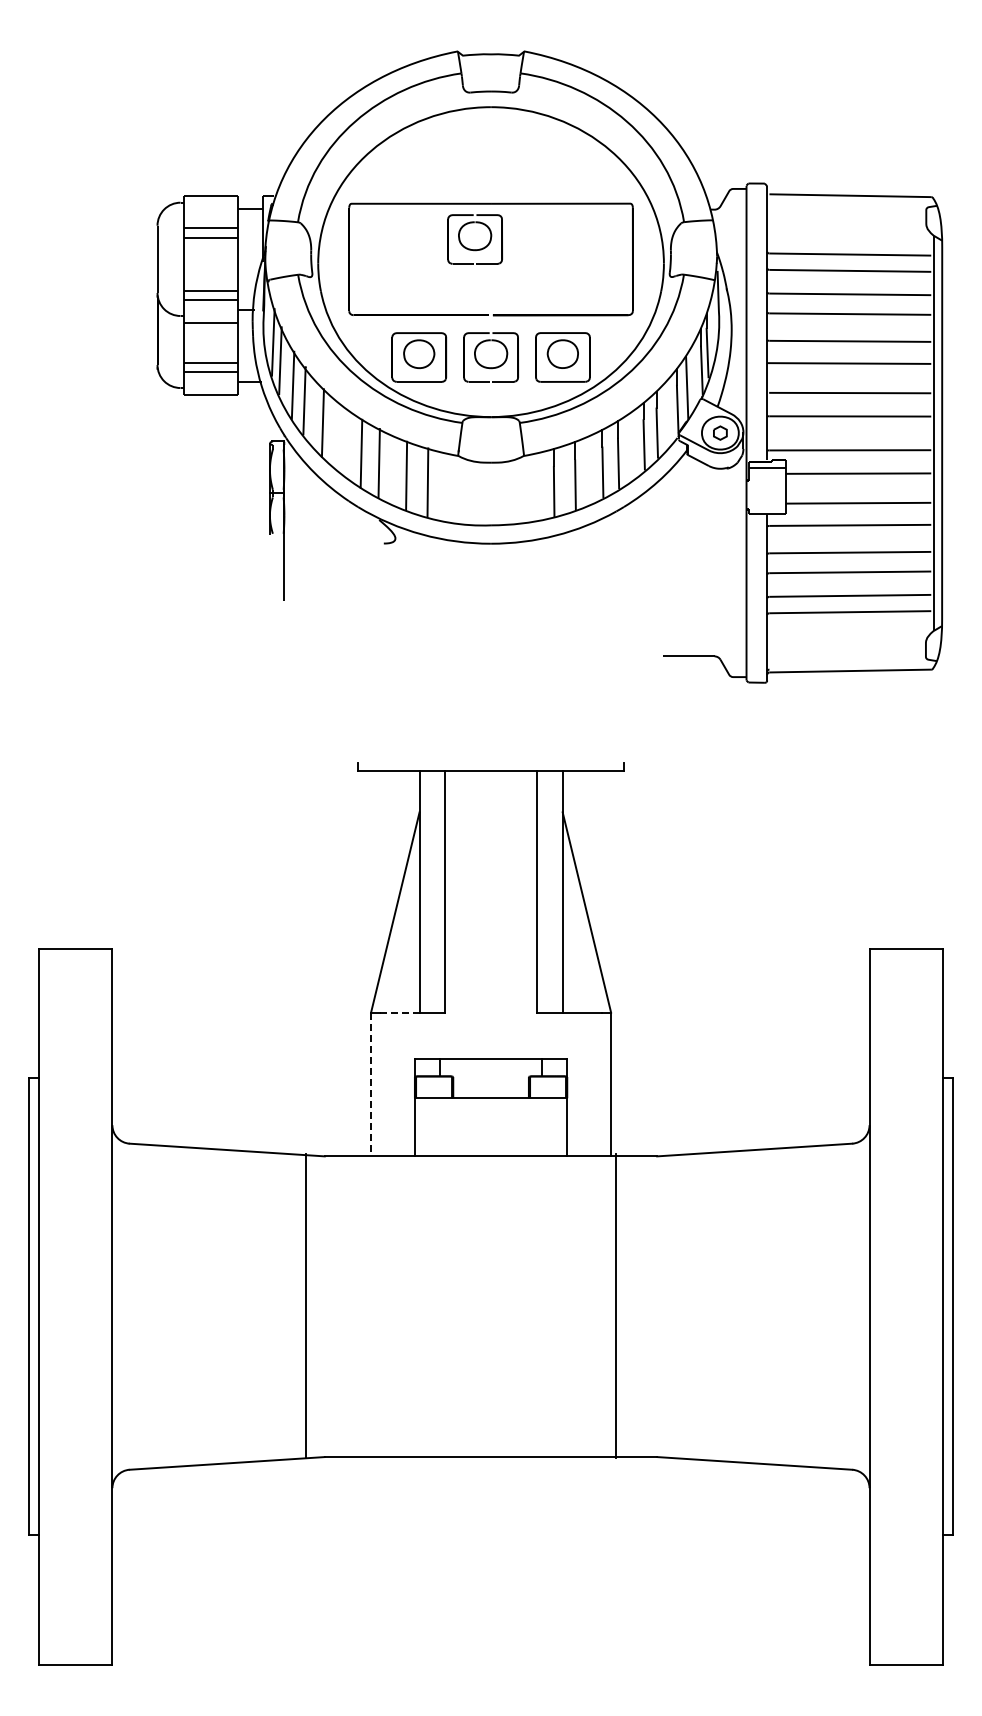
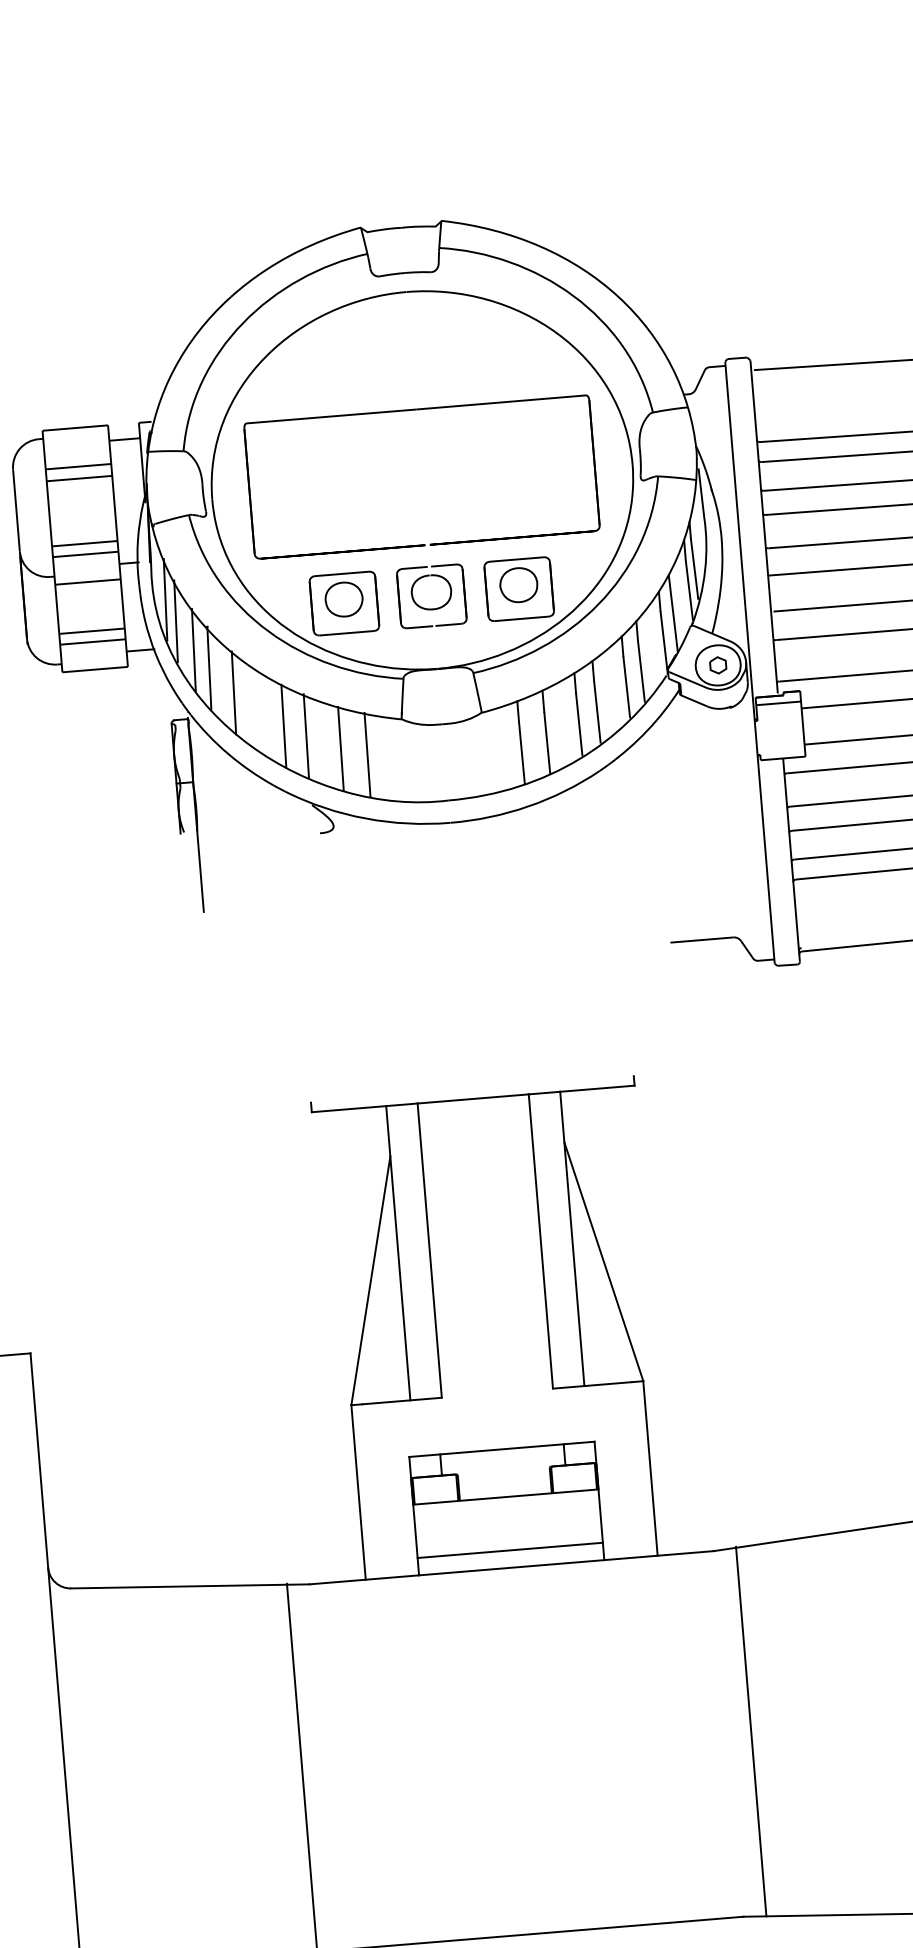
part: (474, 239) -> (399, 454), removed
line: (399, 1012) -> (385, 1401), dashed -> solid
line: (371, 1084) -> (359, 1492), dashed -> solid
line: (490, 1142) -> (509, 1550), added
line: (615, 1306) -> (750, 1731), moved

